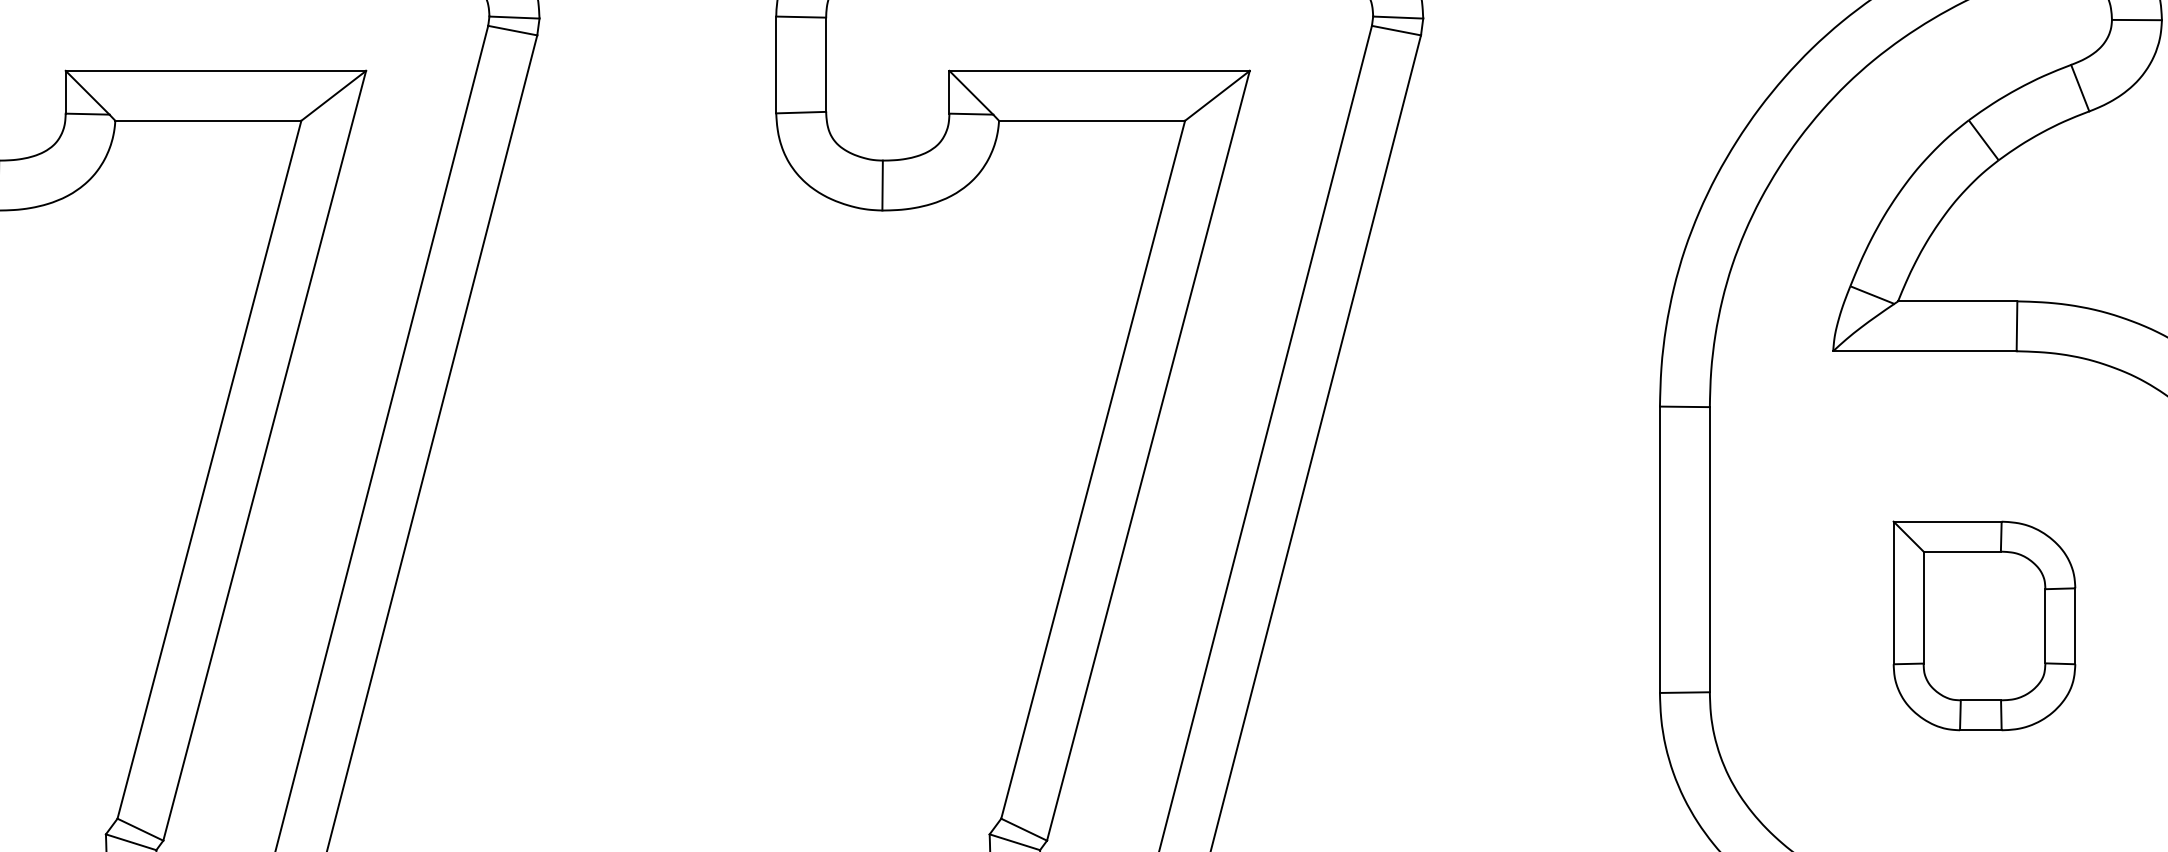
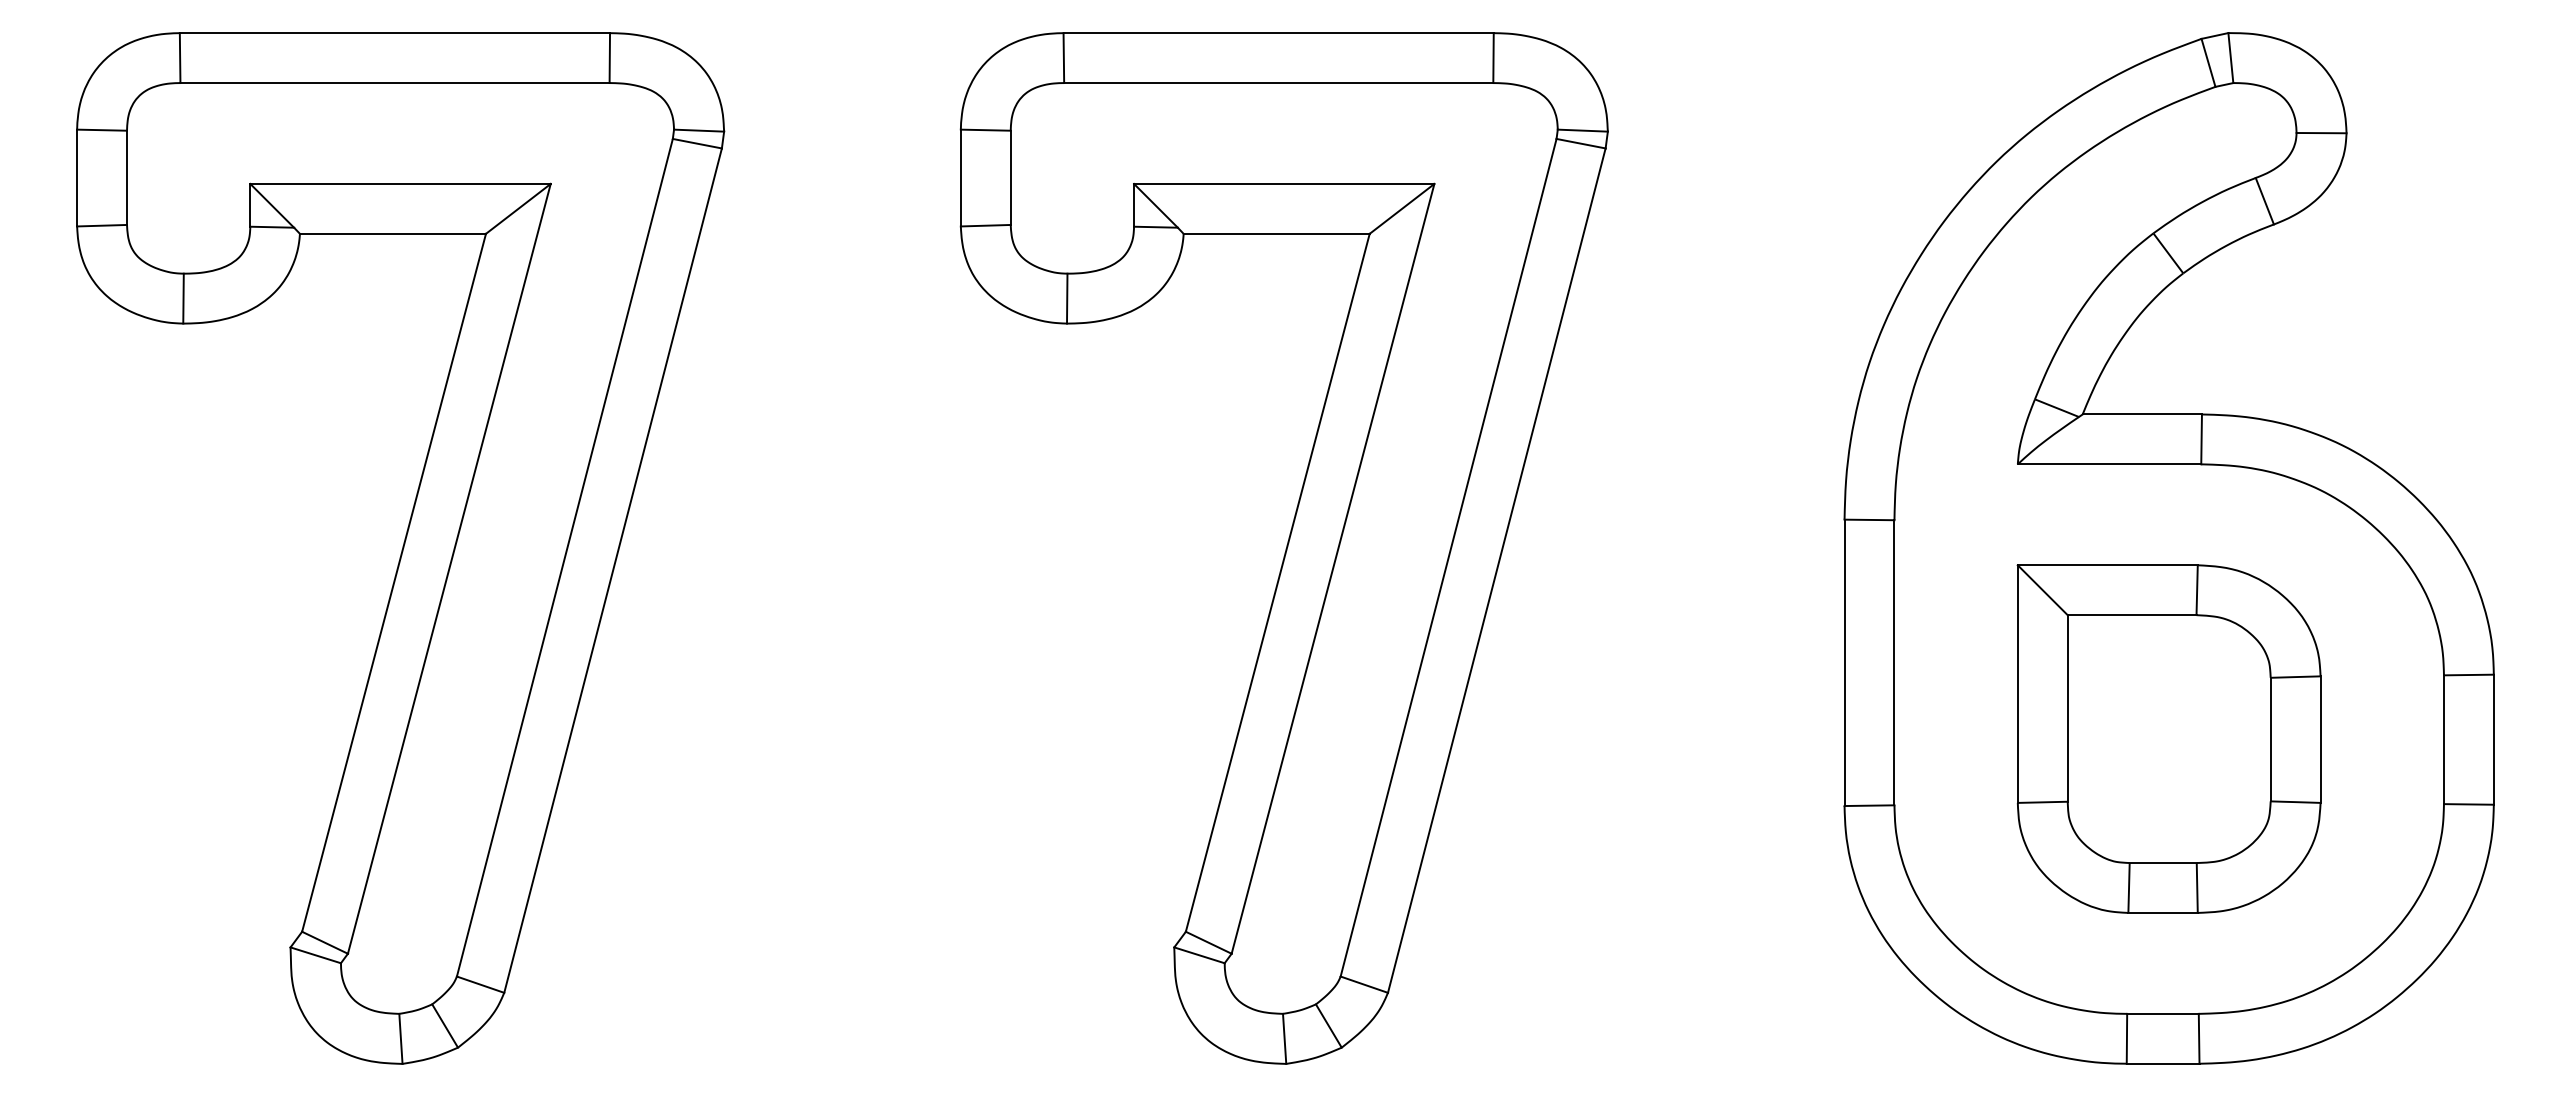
part: (1983, 625) -> (2168, 738), size x1.67

